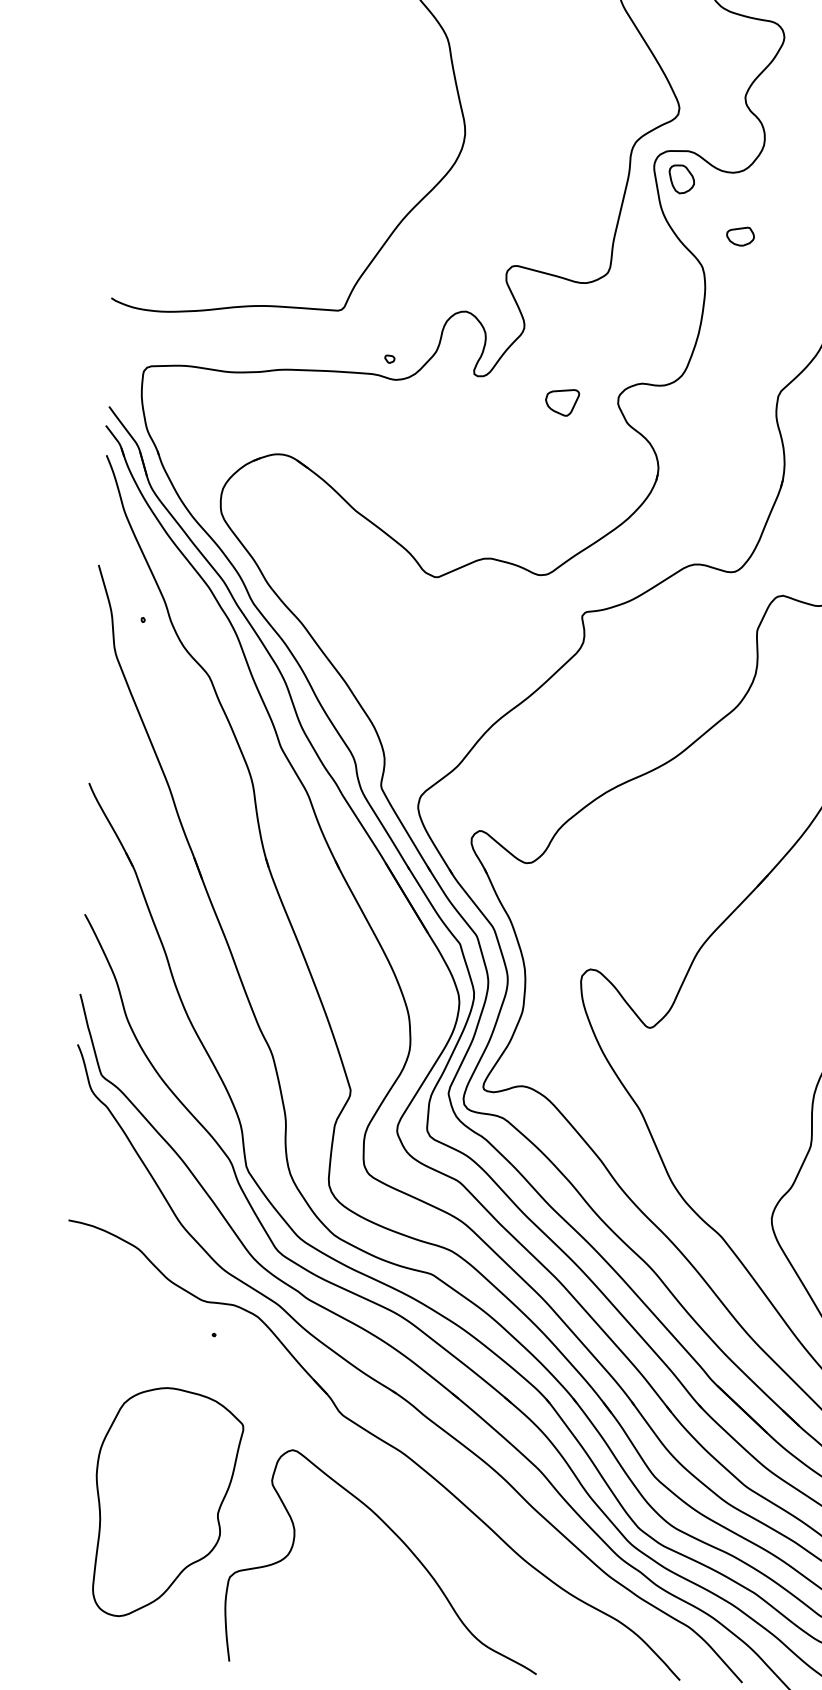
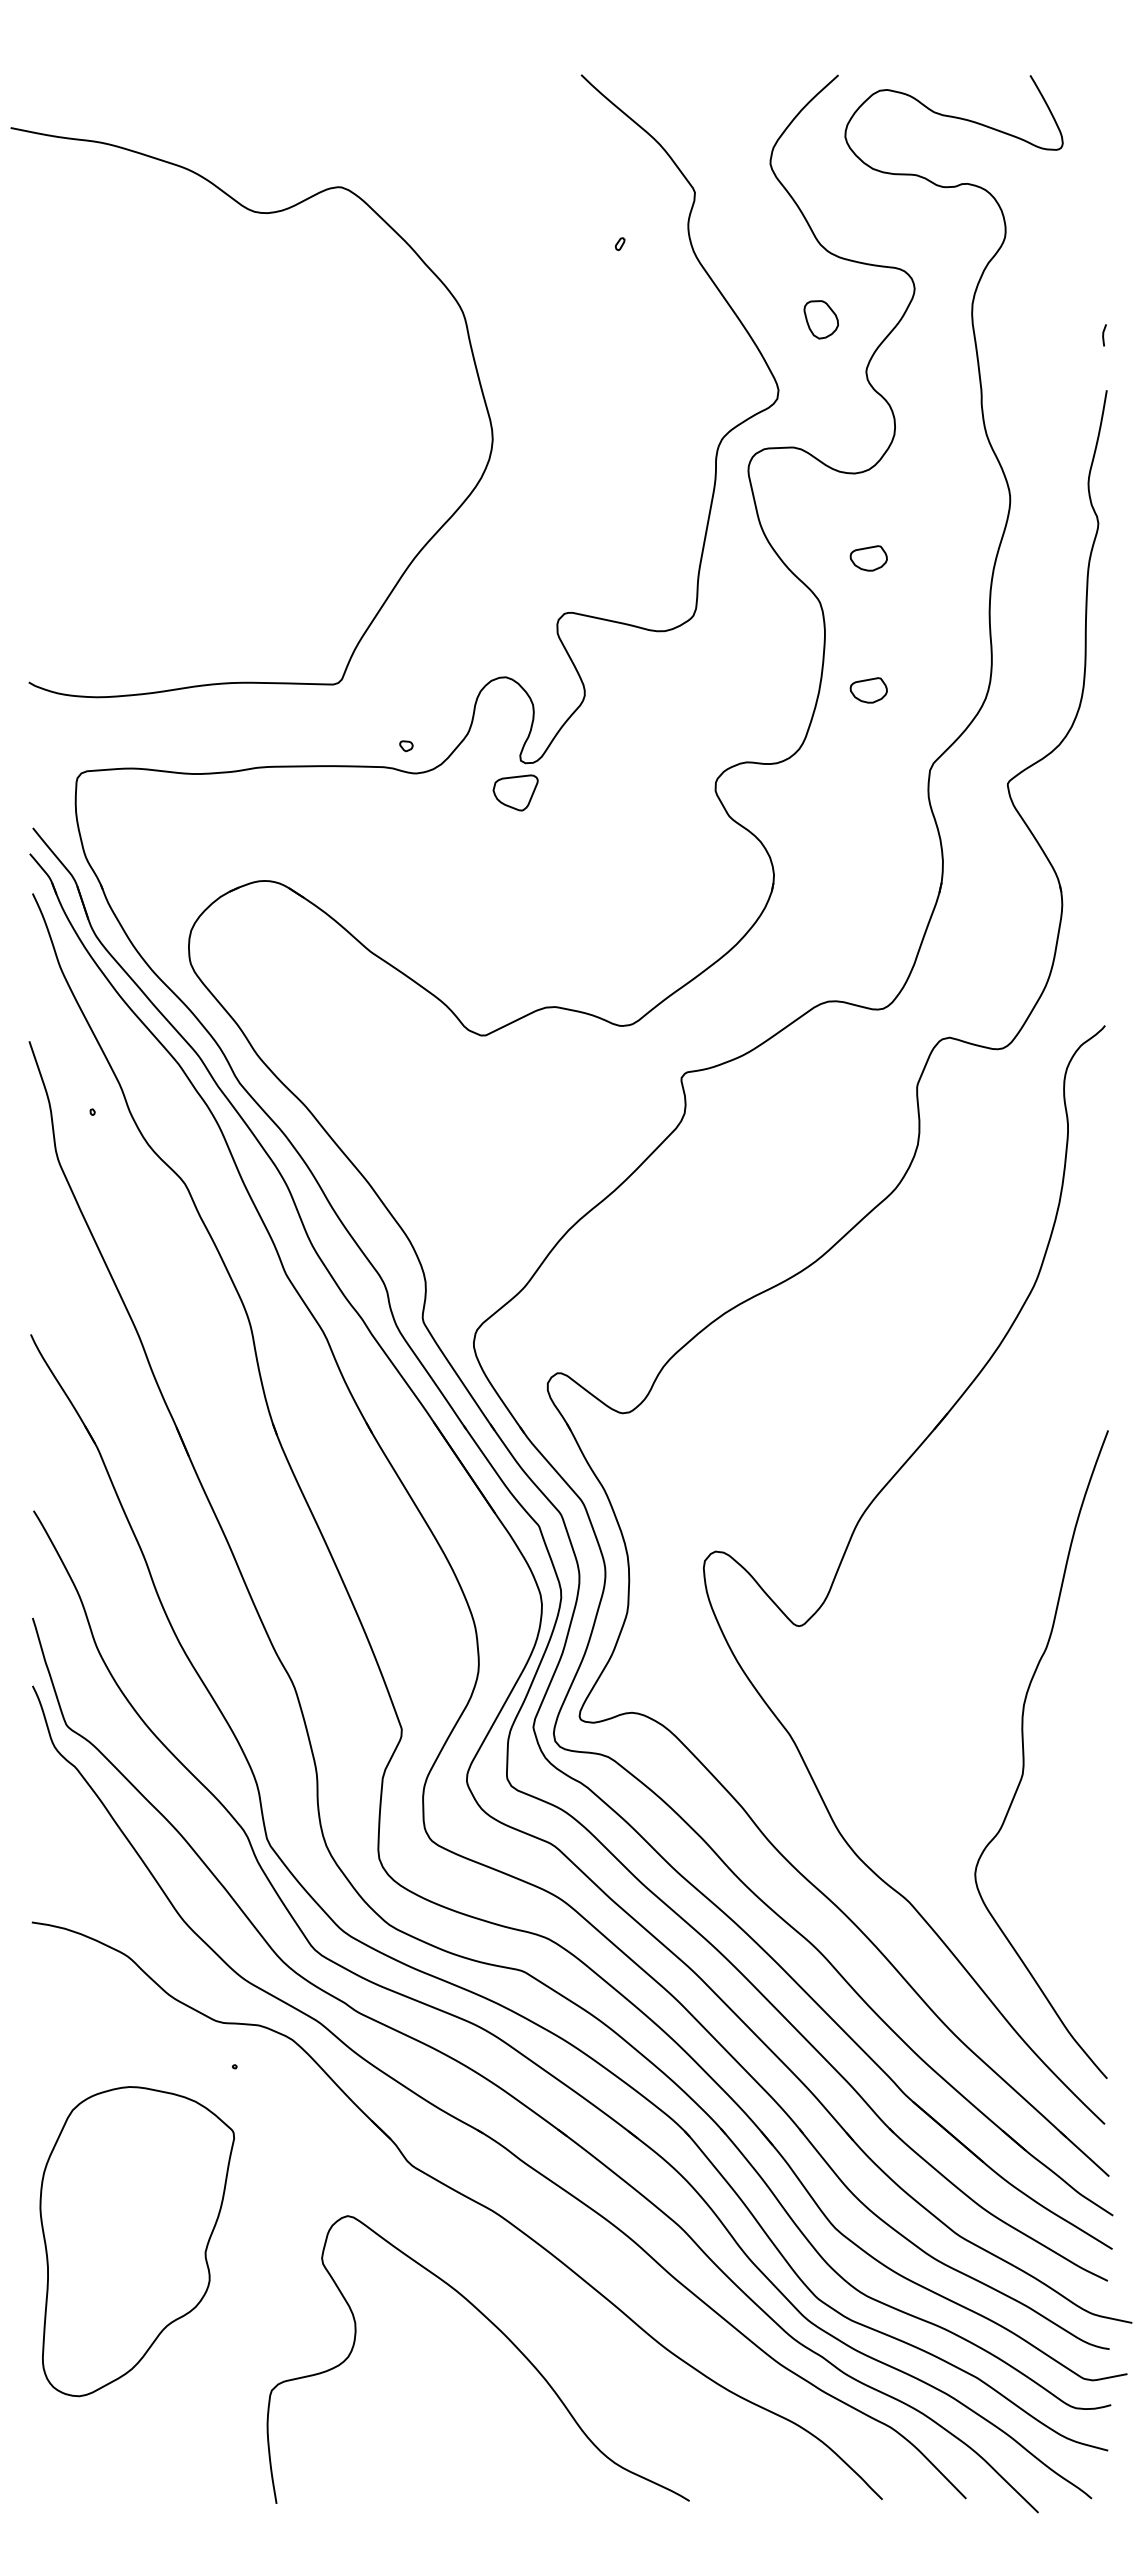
part: (681, 179) -> (820, 319), moved
part: (735, 334) -> (868, 690), added
part: (562, 402) -> (515, 792), moved
part: (166, 1503) -> (136, 2241), moved

